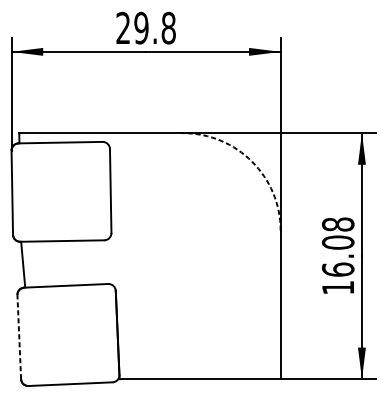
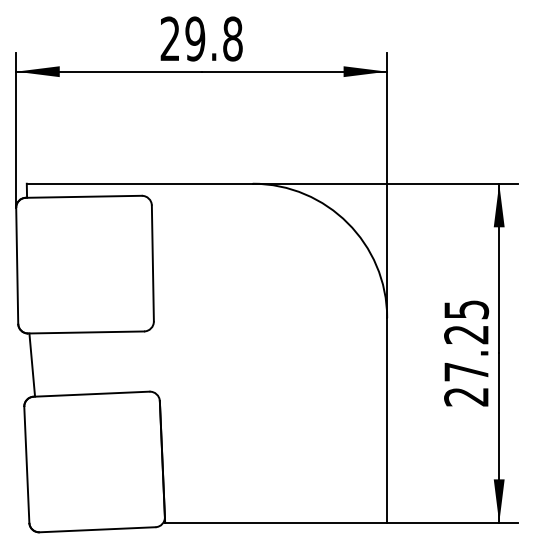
arc: (251, 162) -> (347, 223), dashed -> solid
text: (338, 256) -> (466, 353), 16.08 -> 27.25
line: (19, 336) -> (26, 464), dashed -> solid

